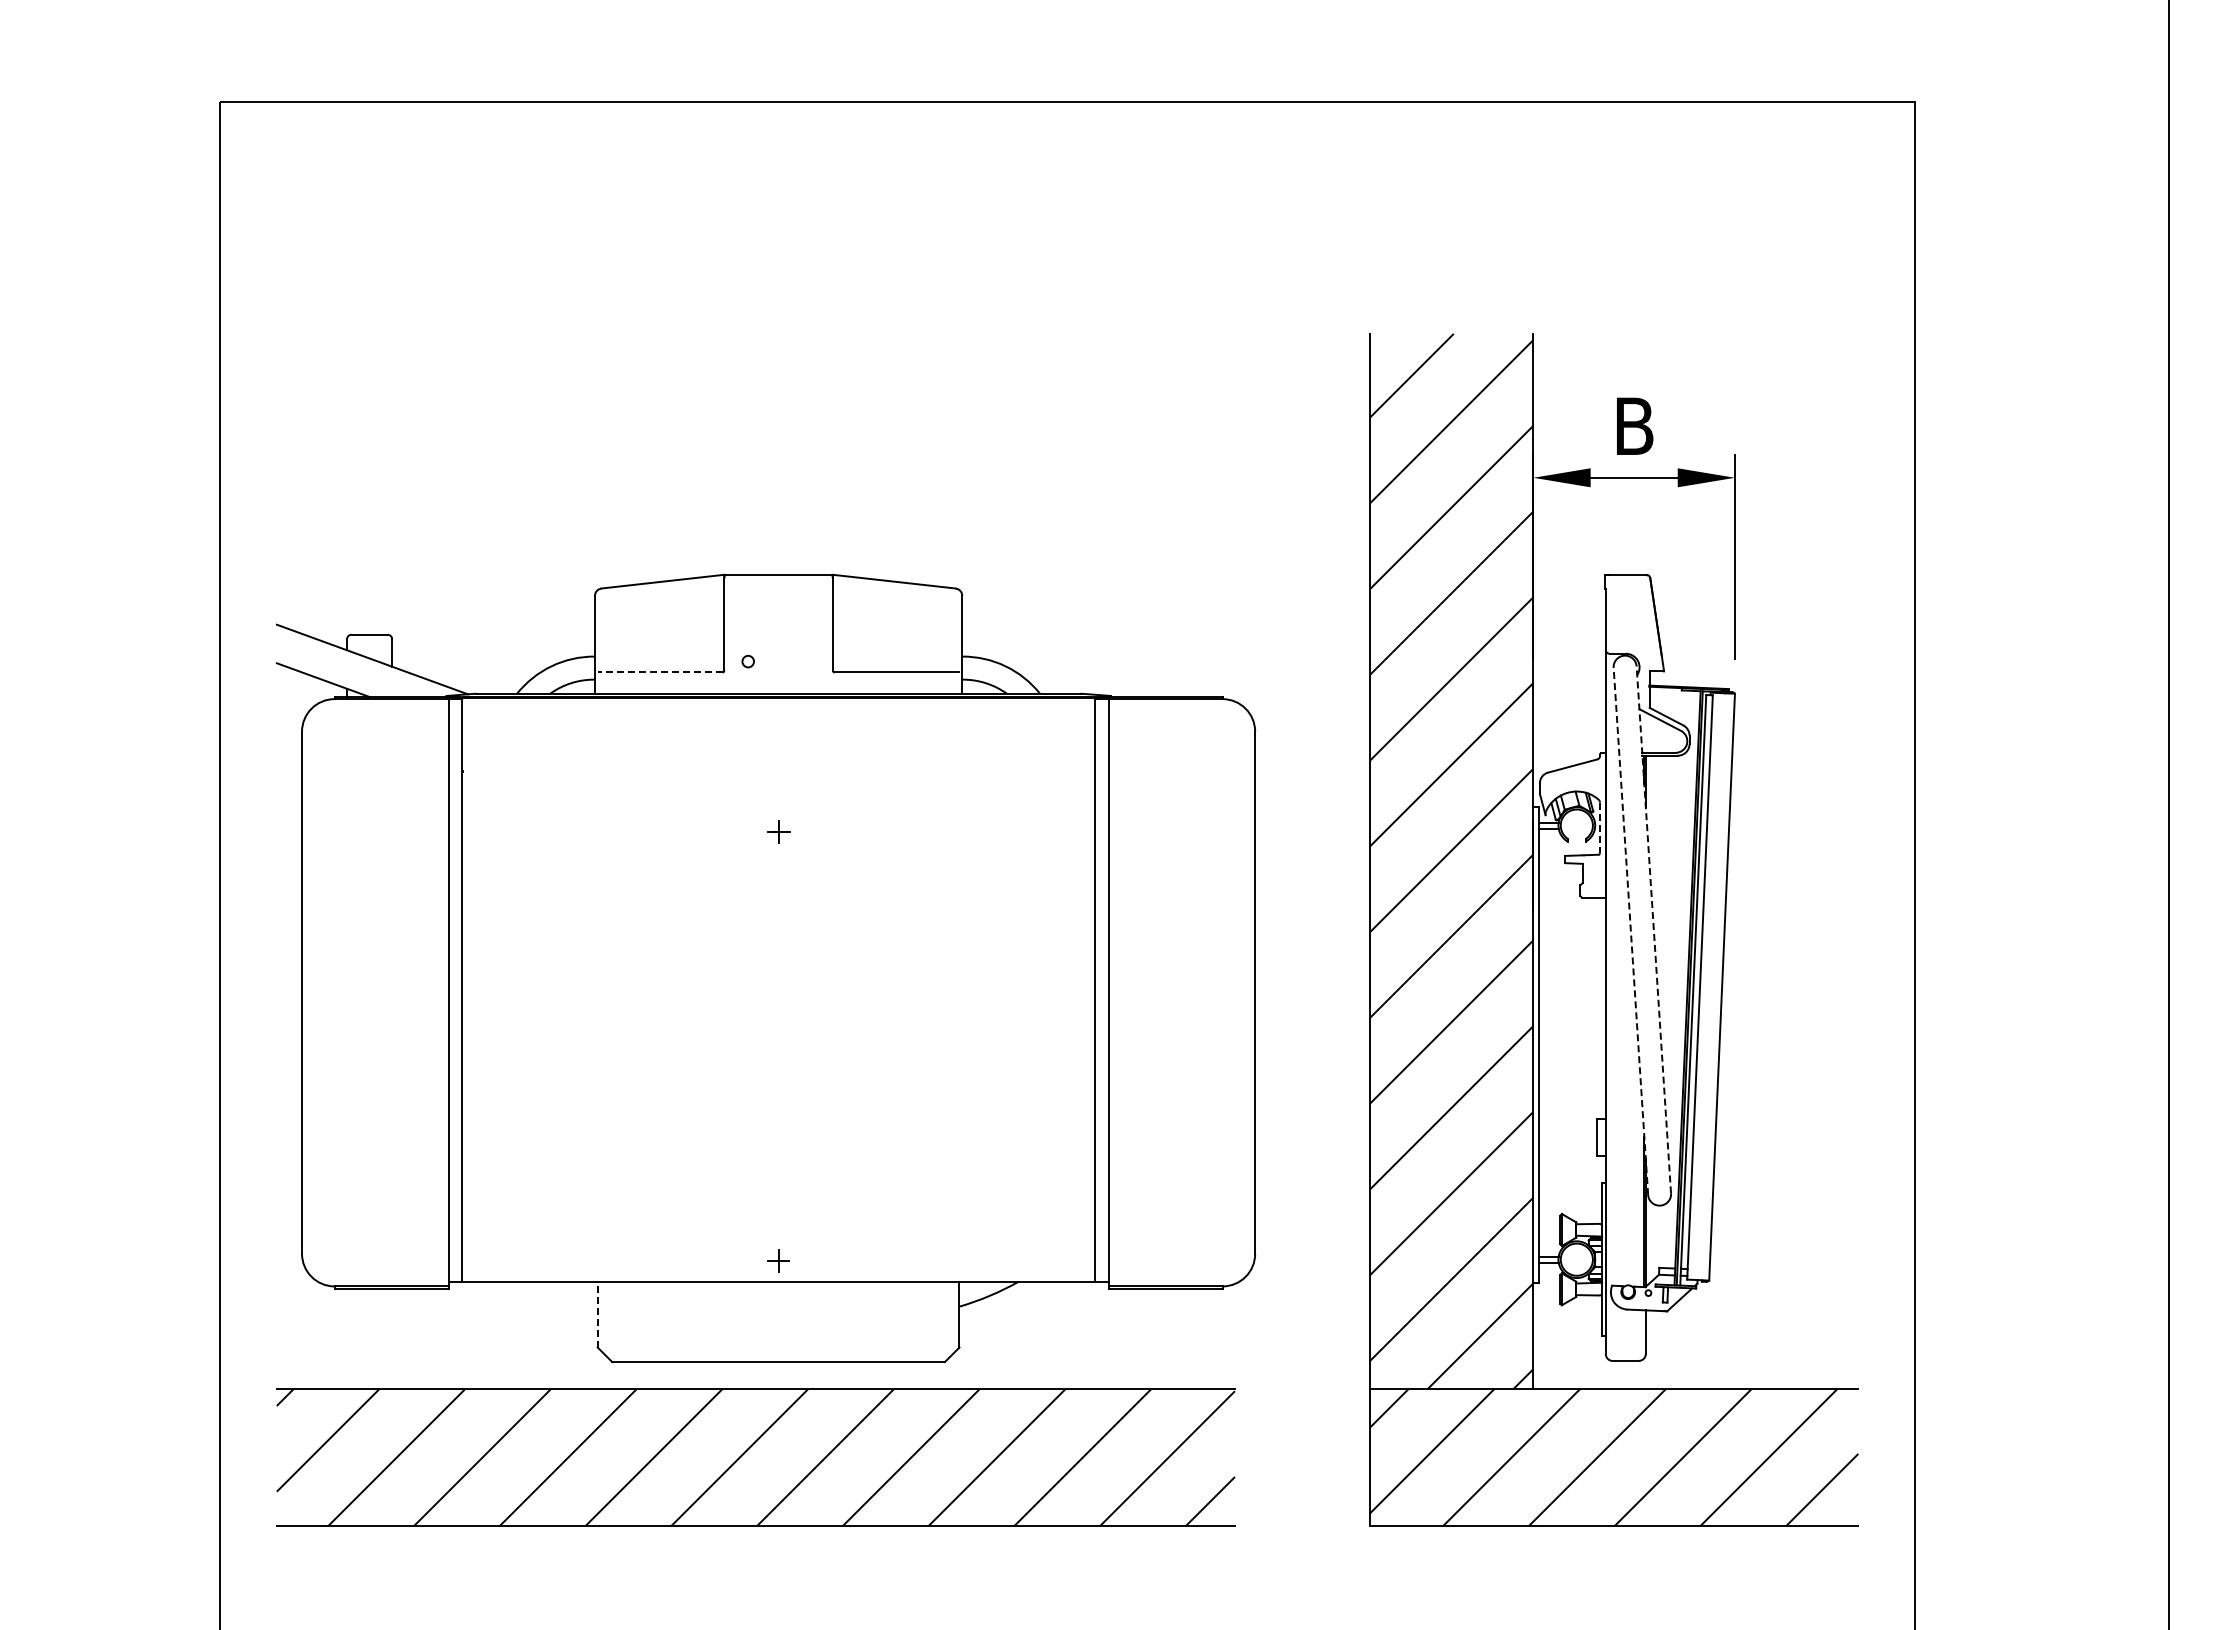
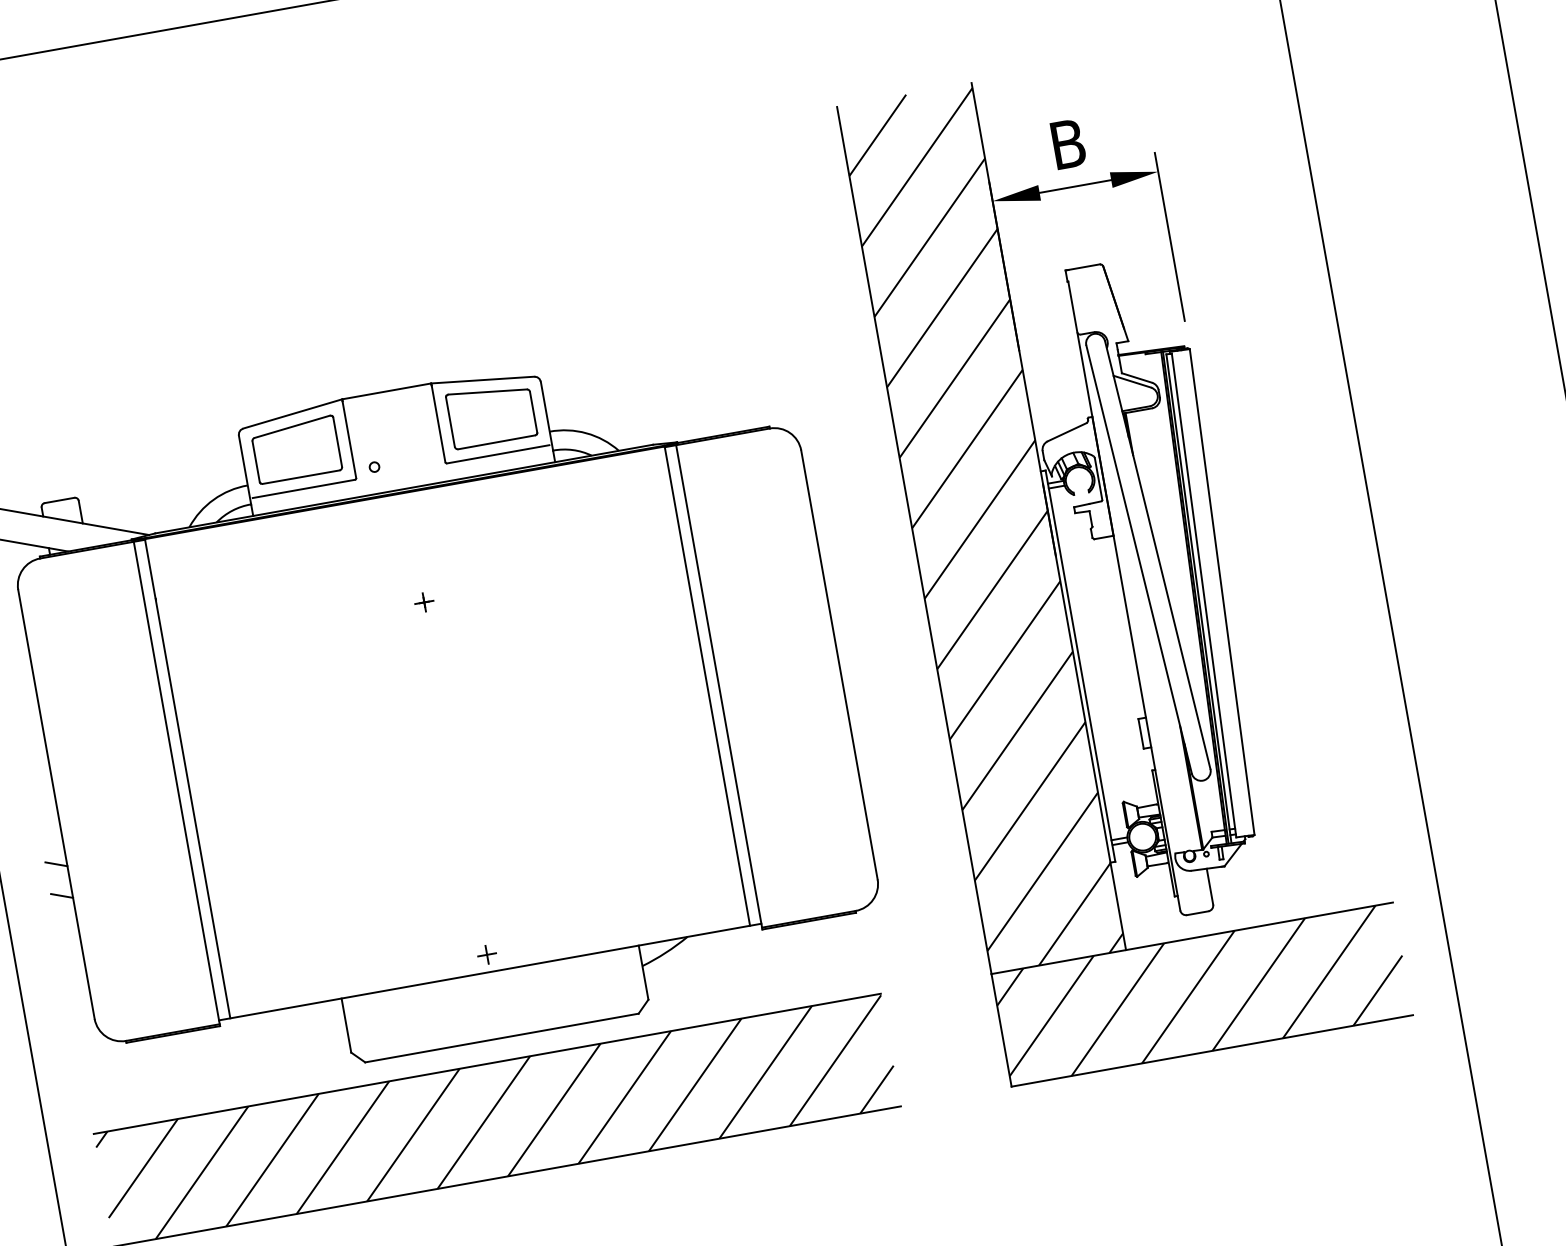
part: (659, 624) -> (296, 449), added
part: (897, 624) -> (491, 414), added
line: (659, 672) -> (303, 489), dashed -> solid
line: (1600, 828) -> (1099, 479), dashed -> solid
line: (1653, 929) -> (1157, 554), dashed -> solid
line: (1630, 930) -> (1138, 558), dashed -> solid
line: (289, 1062) -> (56, 863), added
line: (289, 1101) -> (62, 895), added
line: (597, 1314) -> (346, 1025), dashed -> solid

